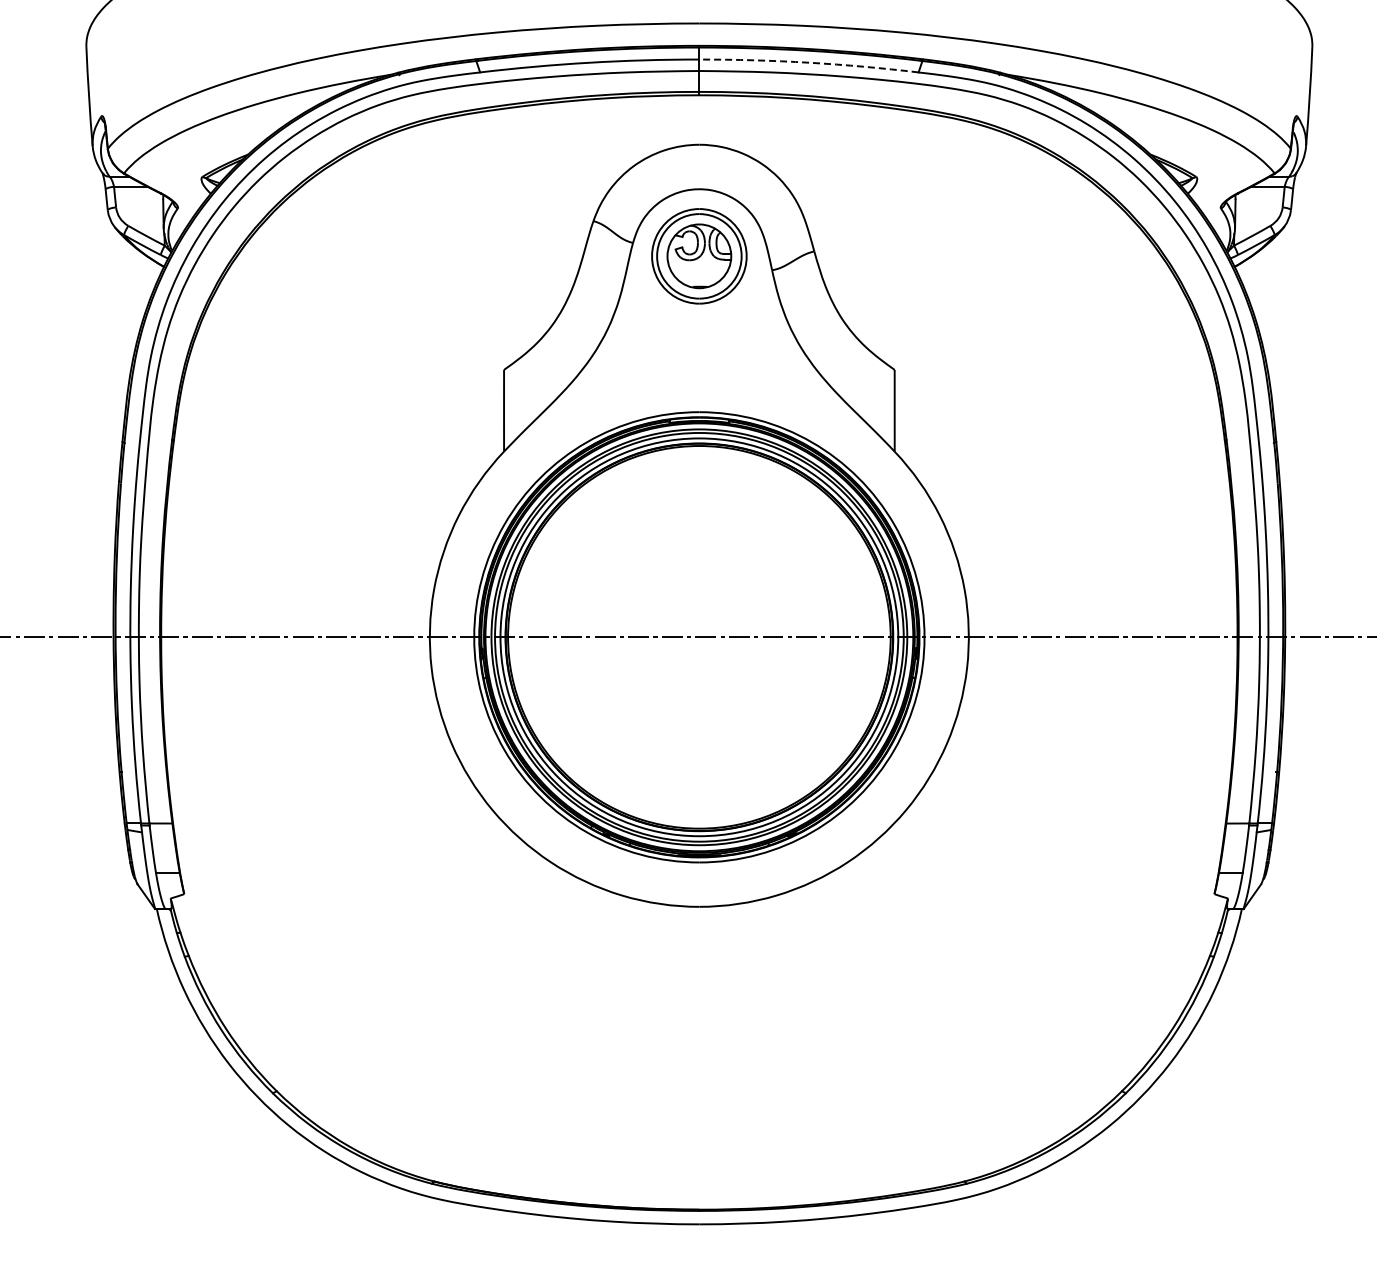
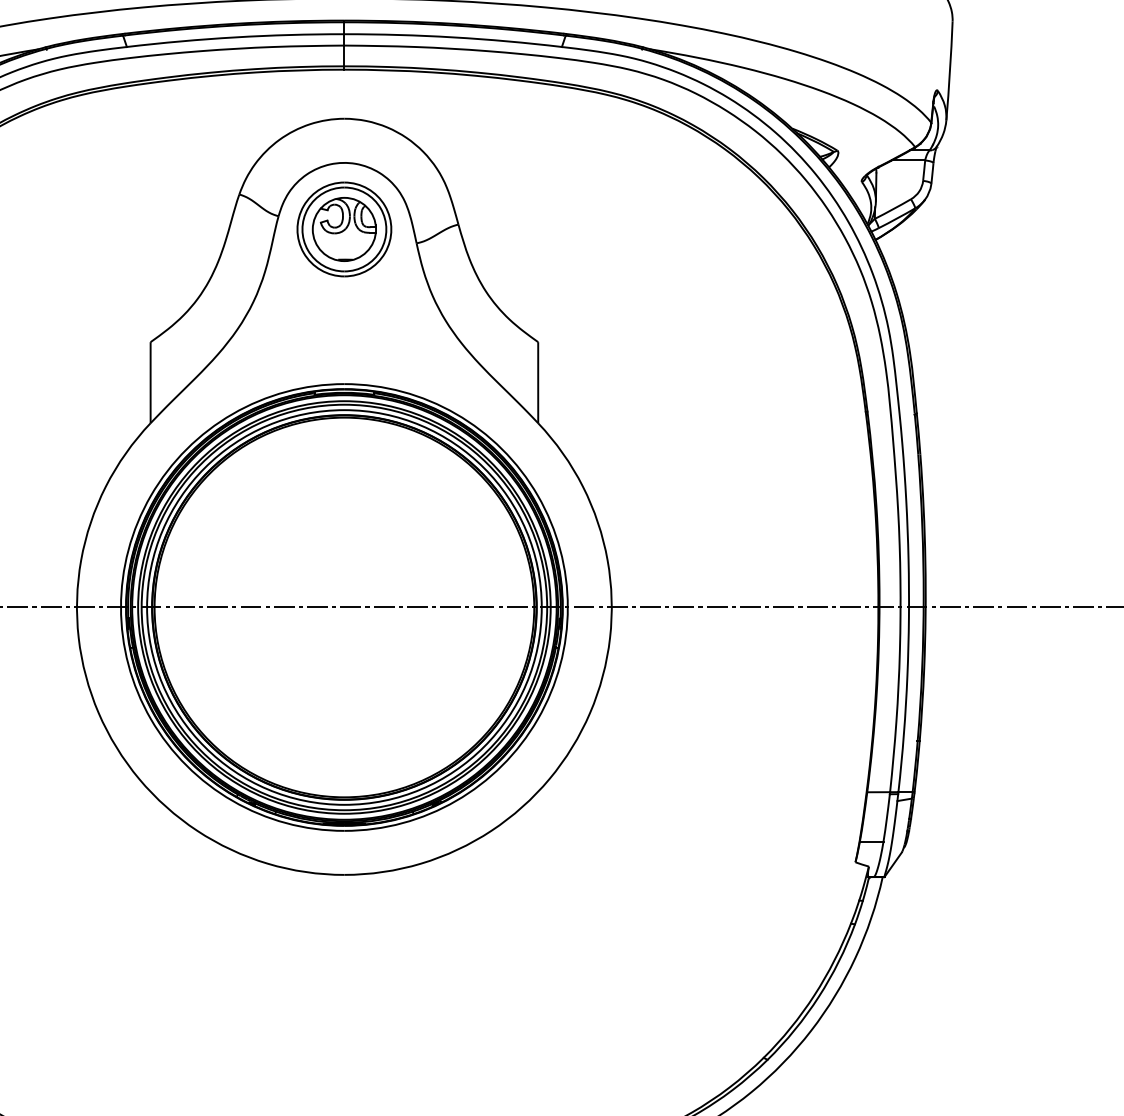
arc: (809, 62) -> (453, 37), dashed -> solid

